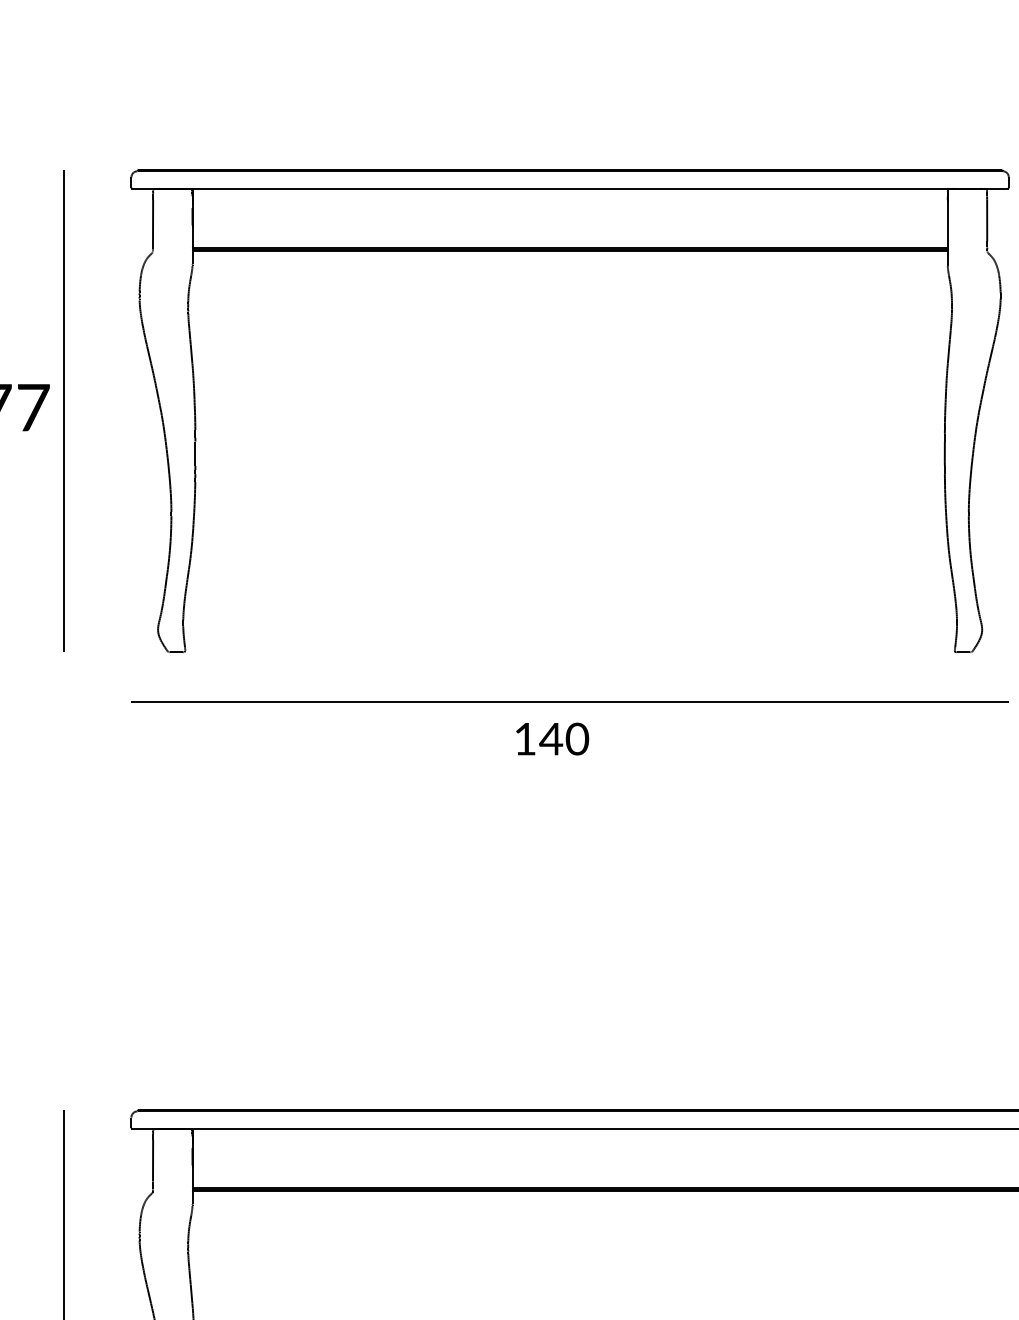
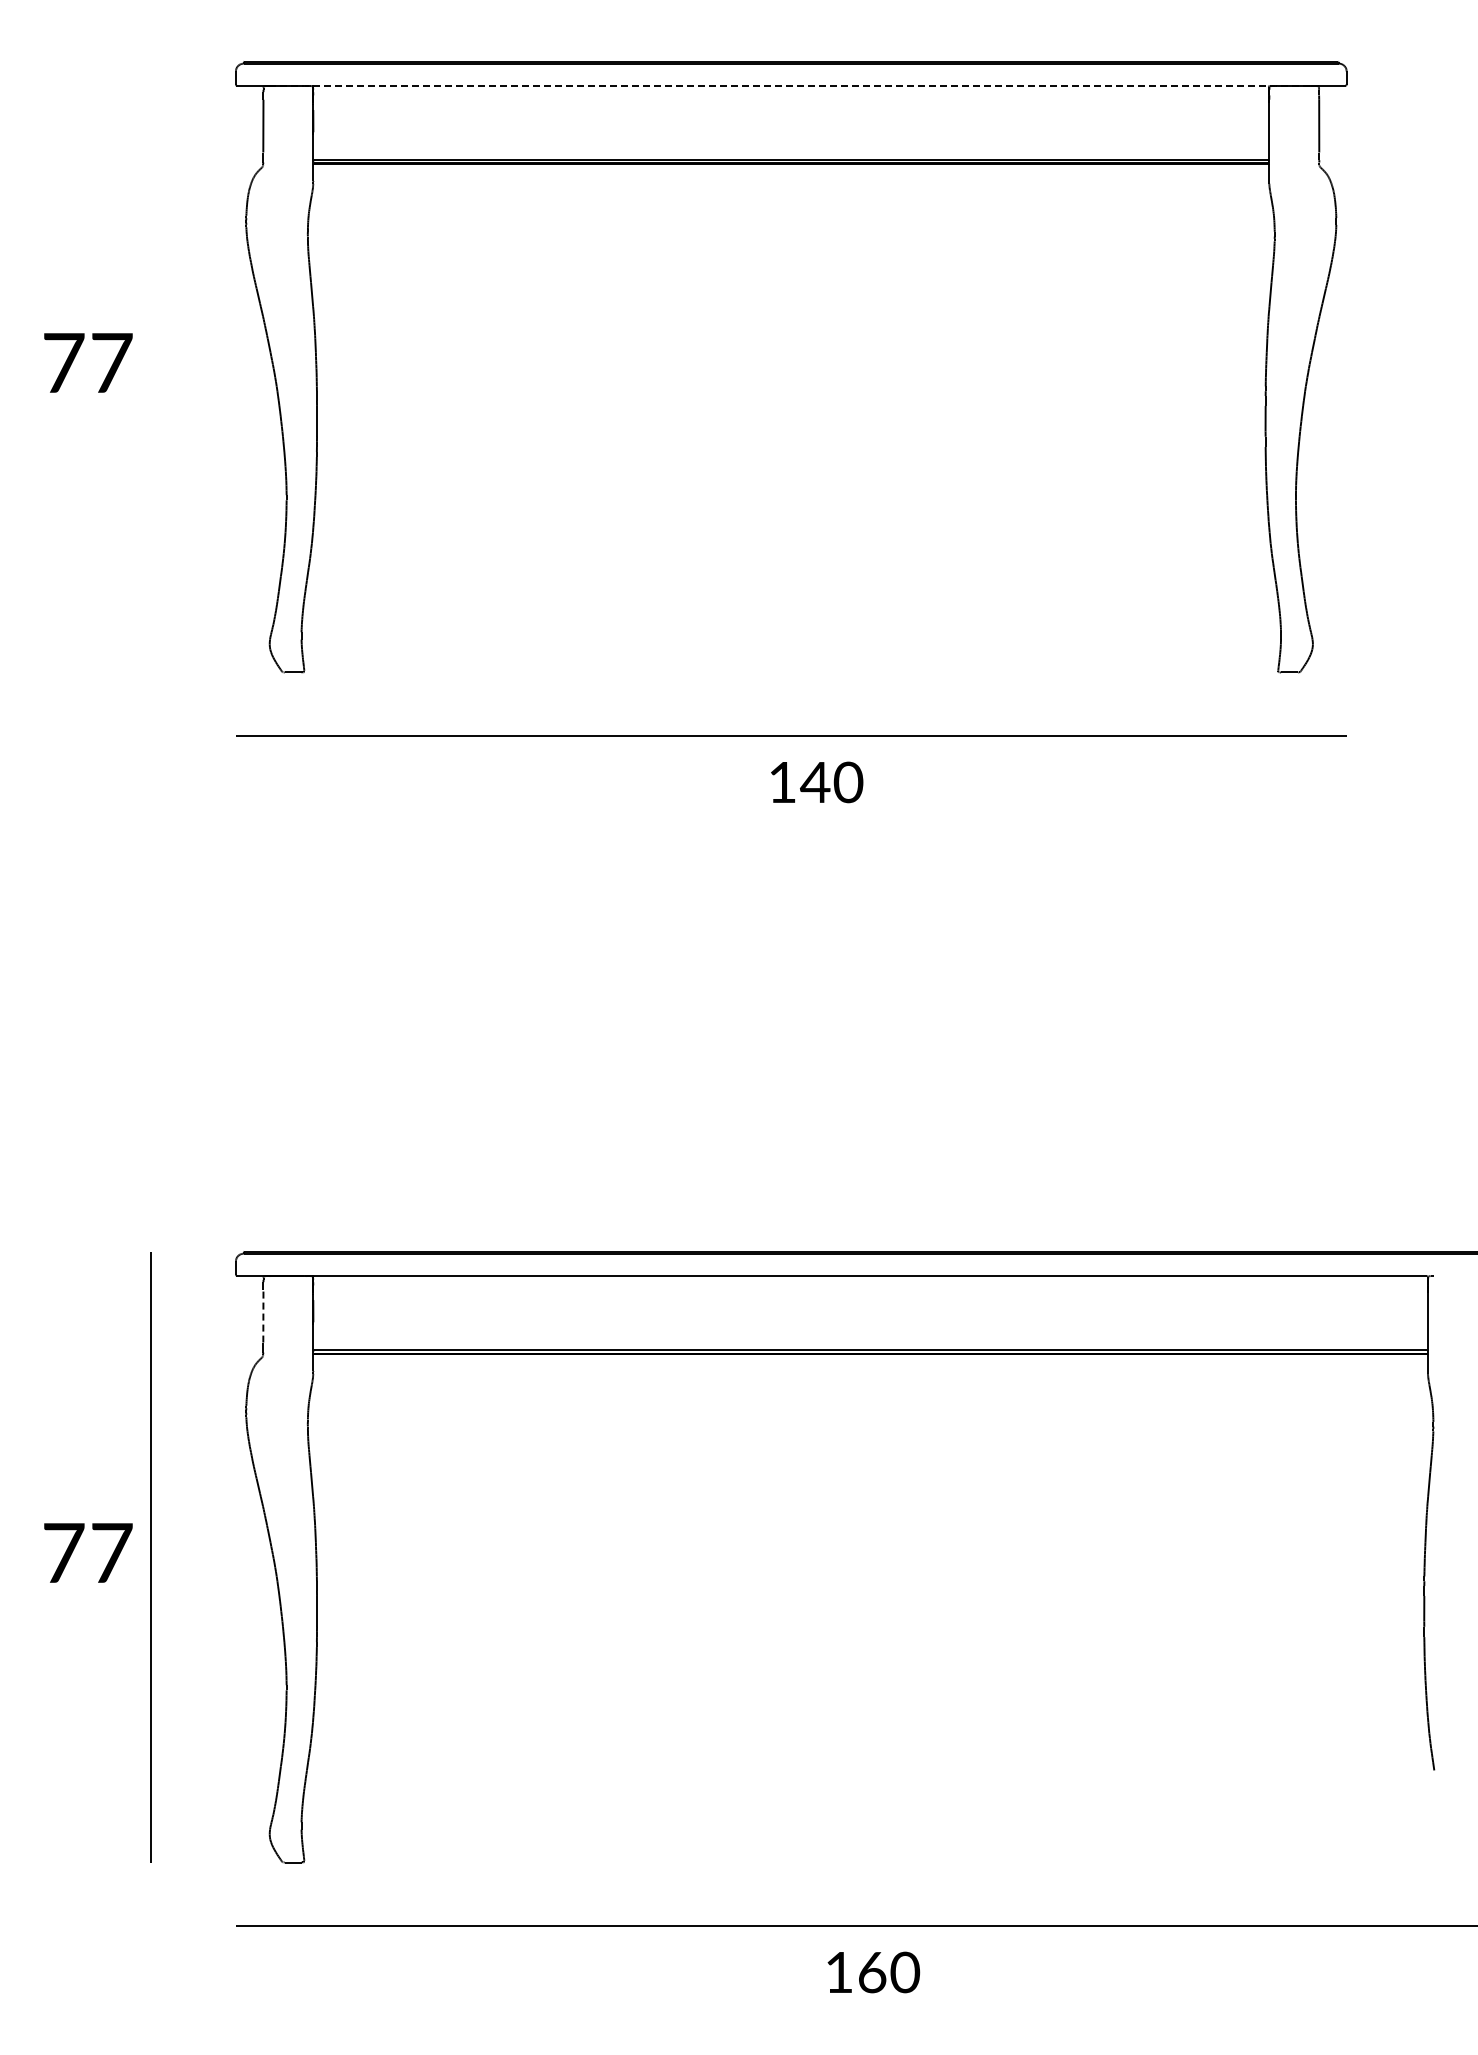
line: (568, 188) -> (789, 85), solid -> dashed
line: (63, 410) -> (150, 366), removed
text: (552, 739) -> (817, 782), moved
line: (153, 1160) -> (263, 1315), solid -> dashed

